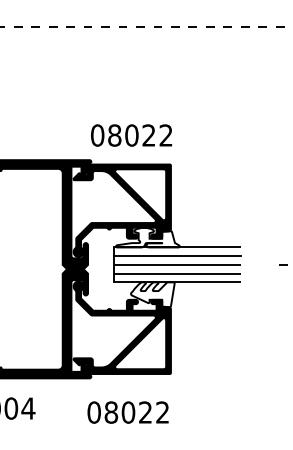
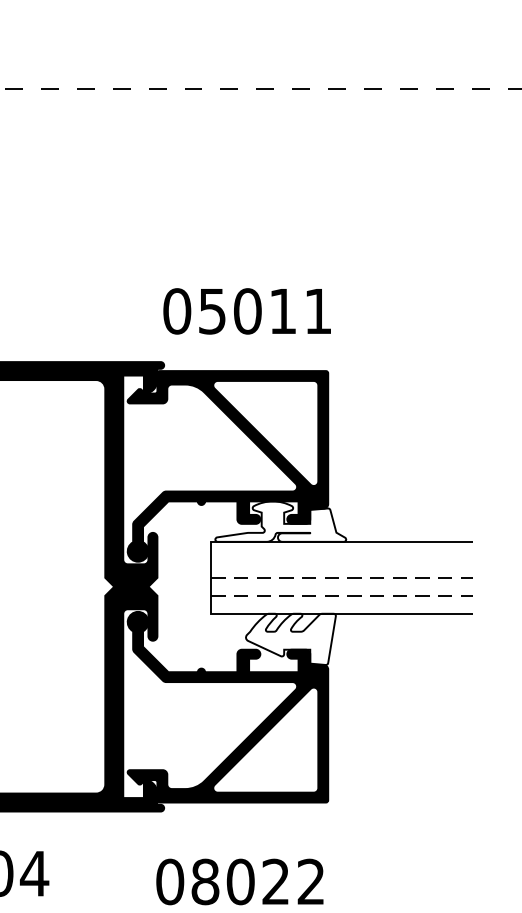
text: (140, 135) -> (265, 311), 08022 -> 05011
line: (177, 256) -> (341, 560), removed
line: (177, 264) -> (341, 576), solid -> dashed
line: (177, 273) -> (341, 595), solid -> dashed

